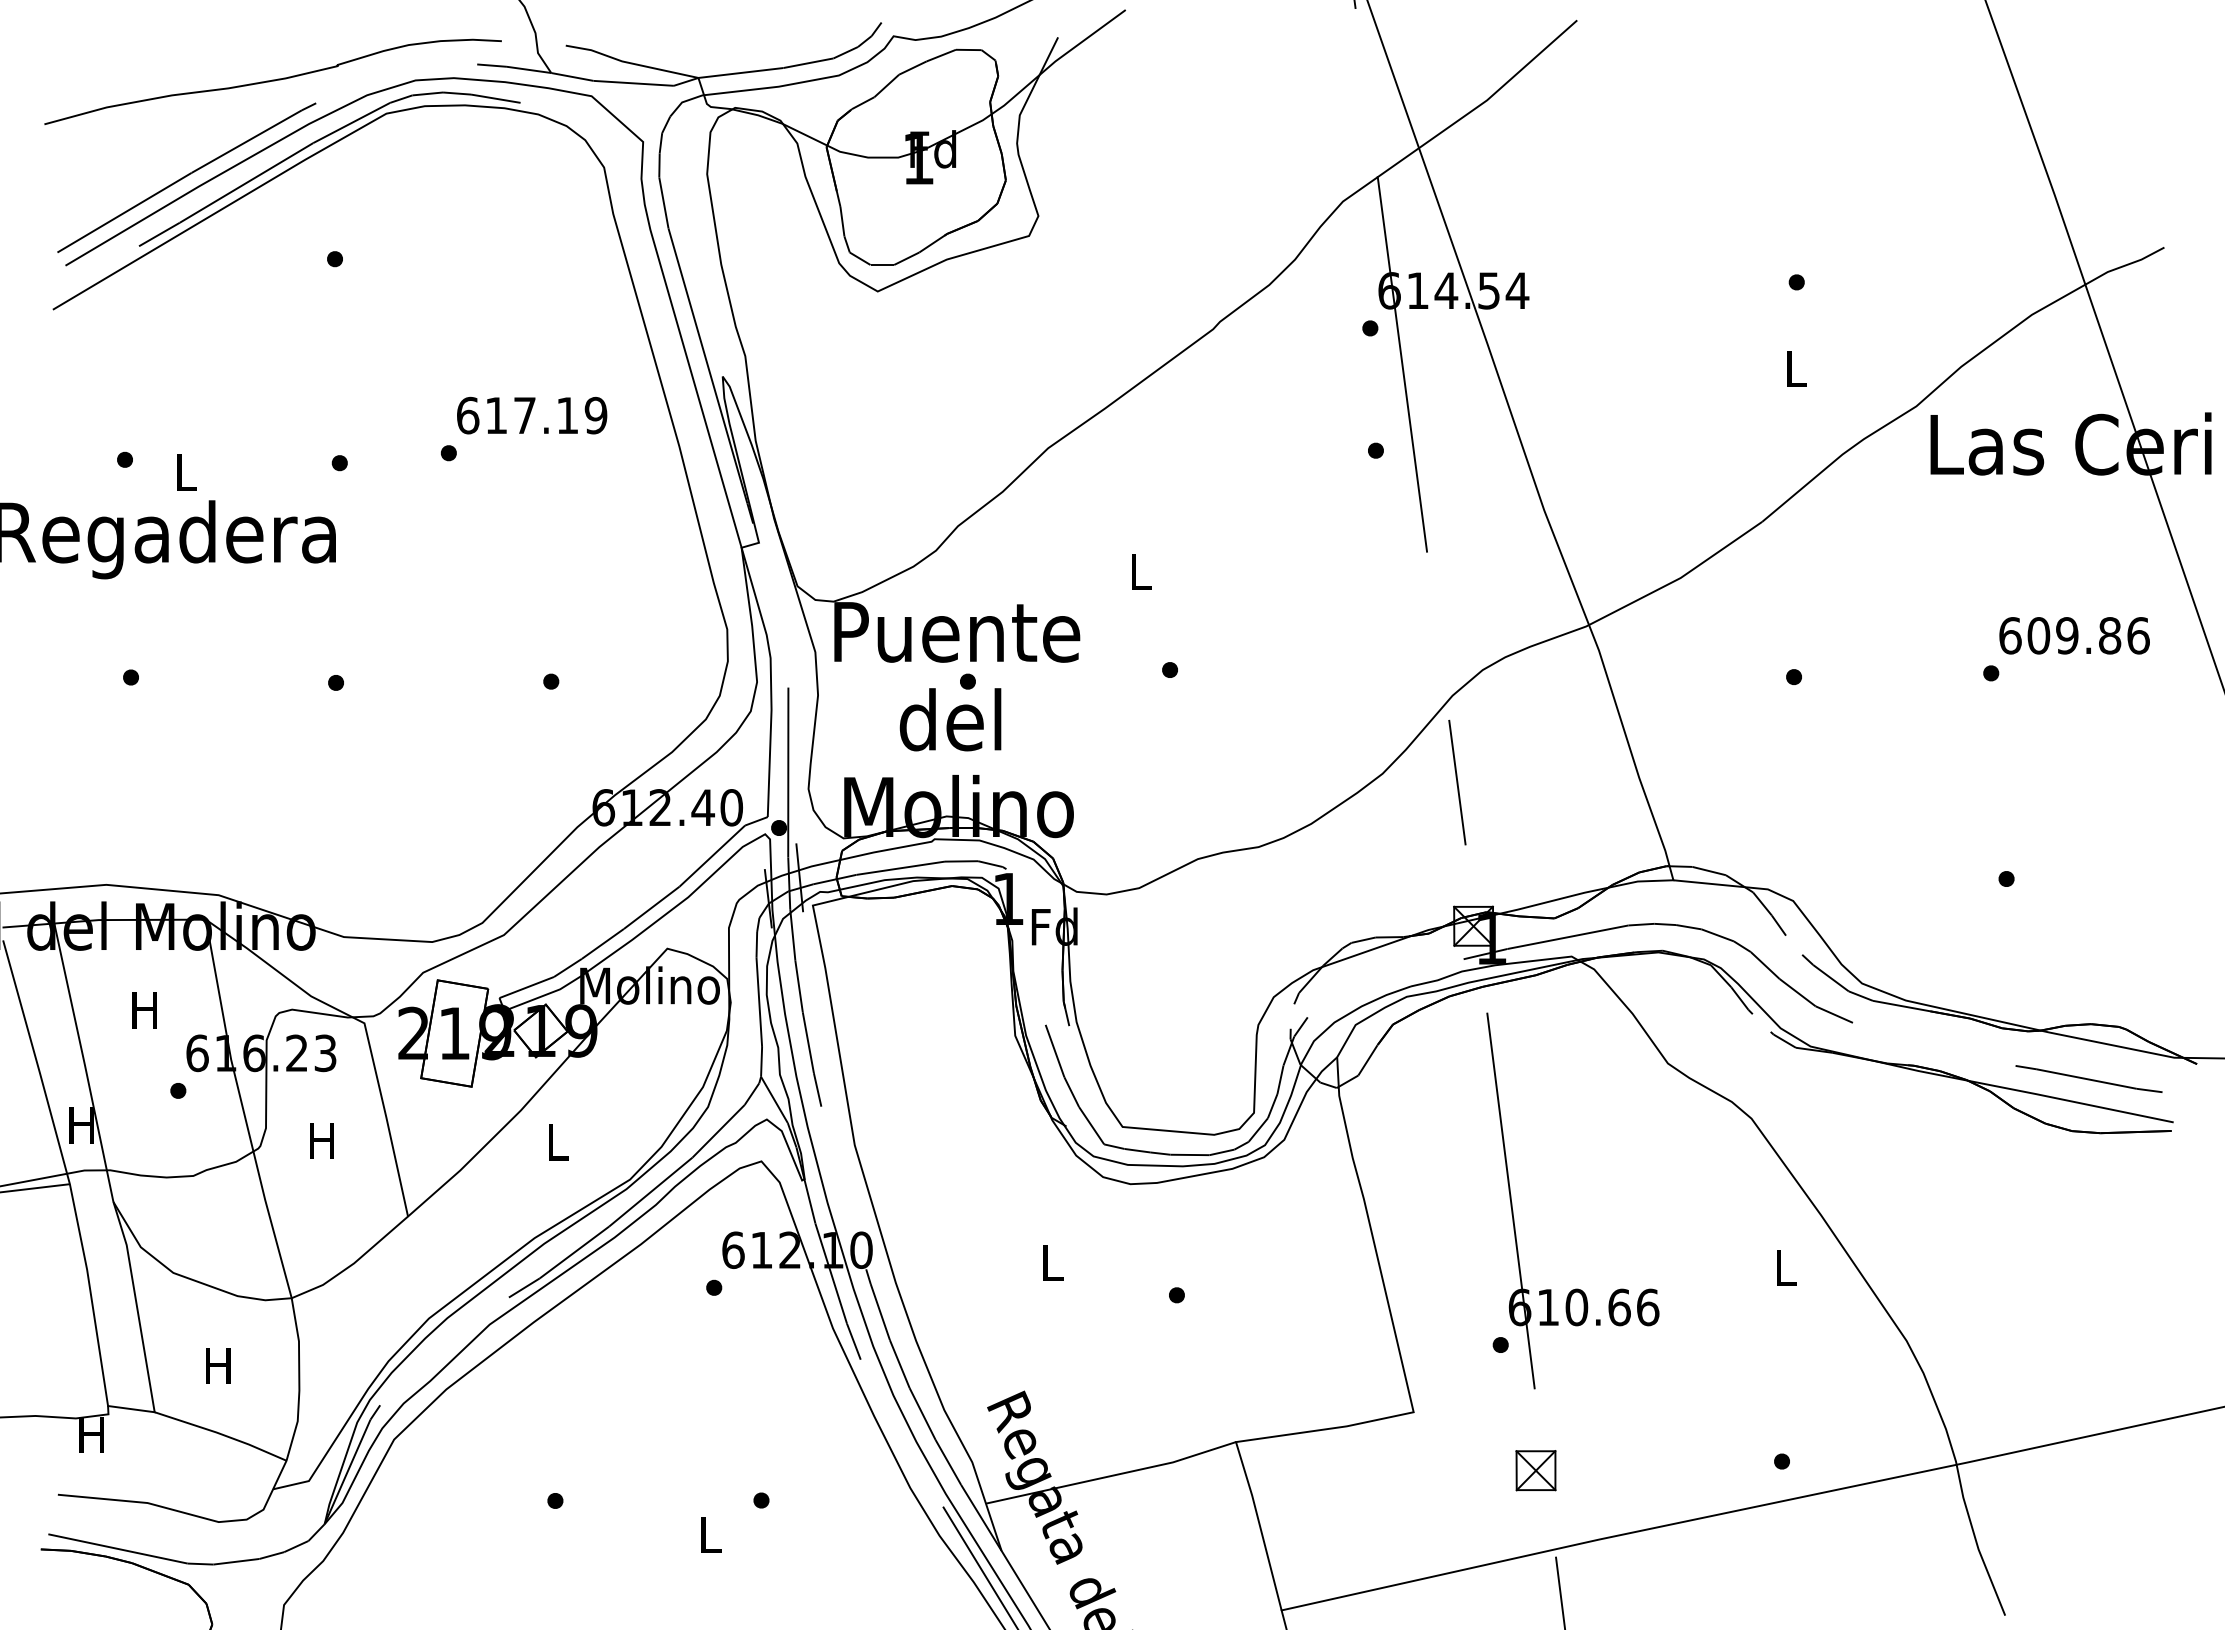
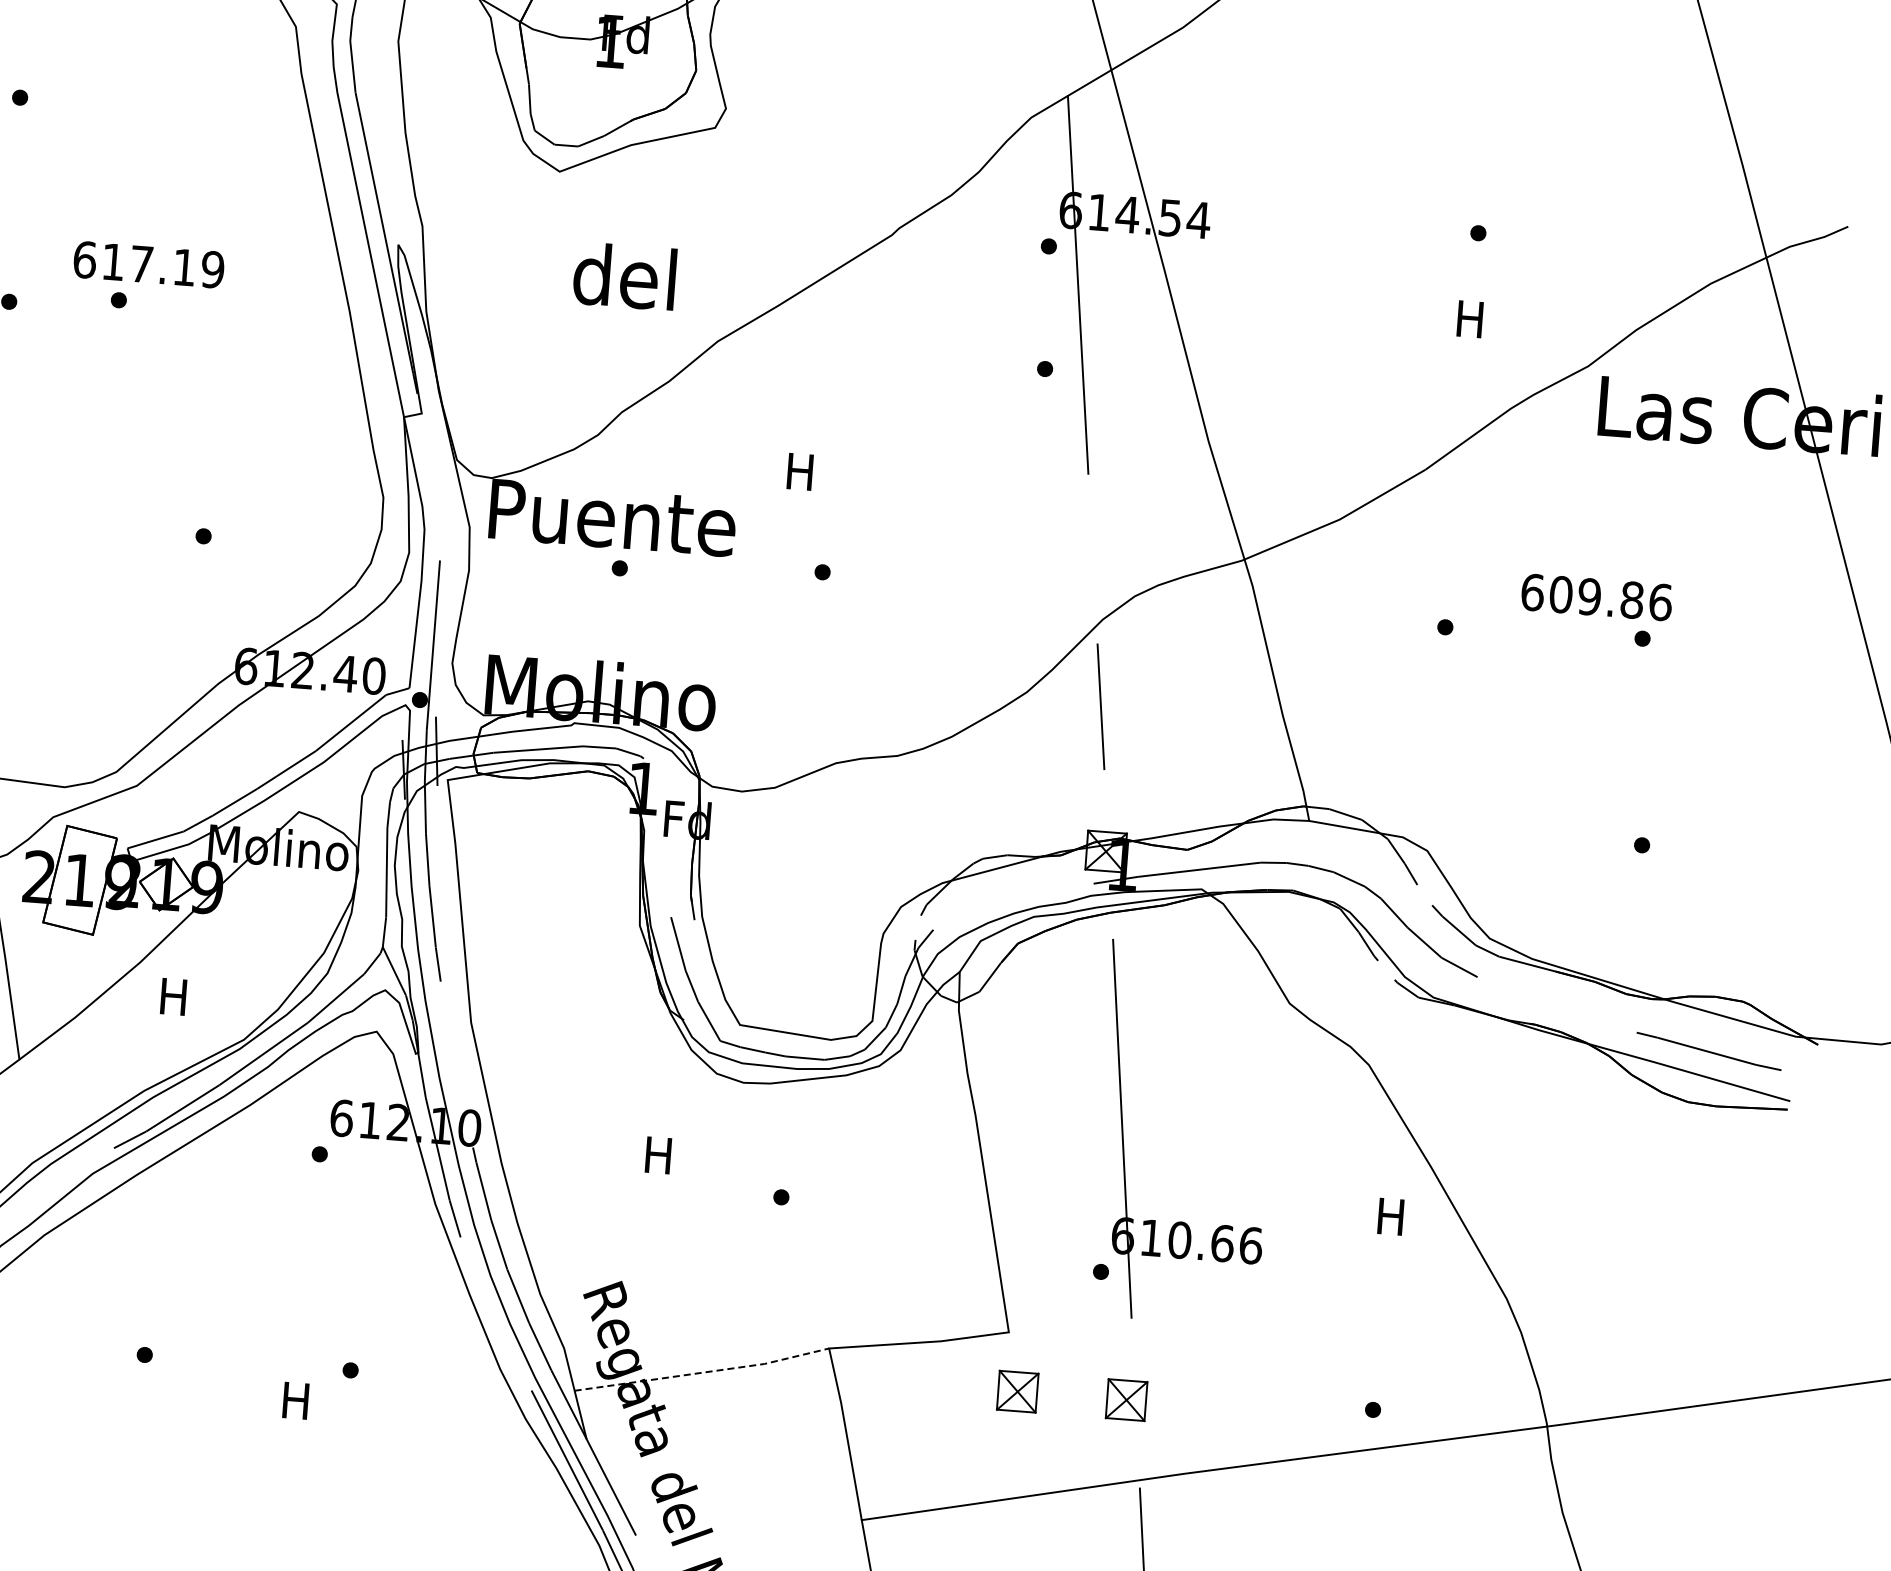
text: (1795, 368) -> (1470, 319), L -> H
text: (532, 415) -> (149, 264), moved
text: (1140, 571) -> (800, 471), L -> H
text: (2074, 635) -> (1596, 597), moved
text: (950, 719) -> (624, 276), moved
text: (556, 1142) -> (173, 997), L -> H
text: (1051, 1262) -> (658, 1154), L -> H
text: (1784, 1267) -> (1390, 1216), L -> H
part: (1426, 1470) -> (1017, 1391), added
line: (1112, 1475) -> (703, 1372), solid -> dashed
text: (709, 1534) -> (296, 1400), L -> H

